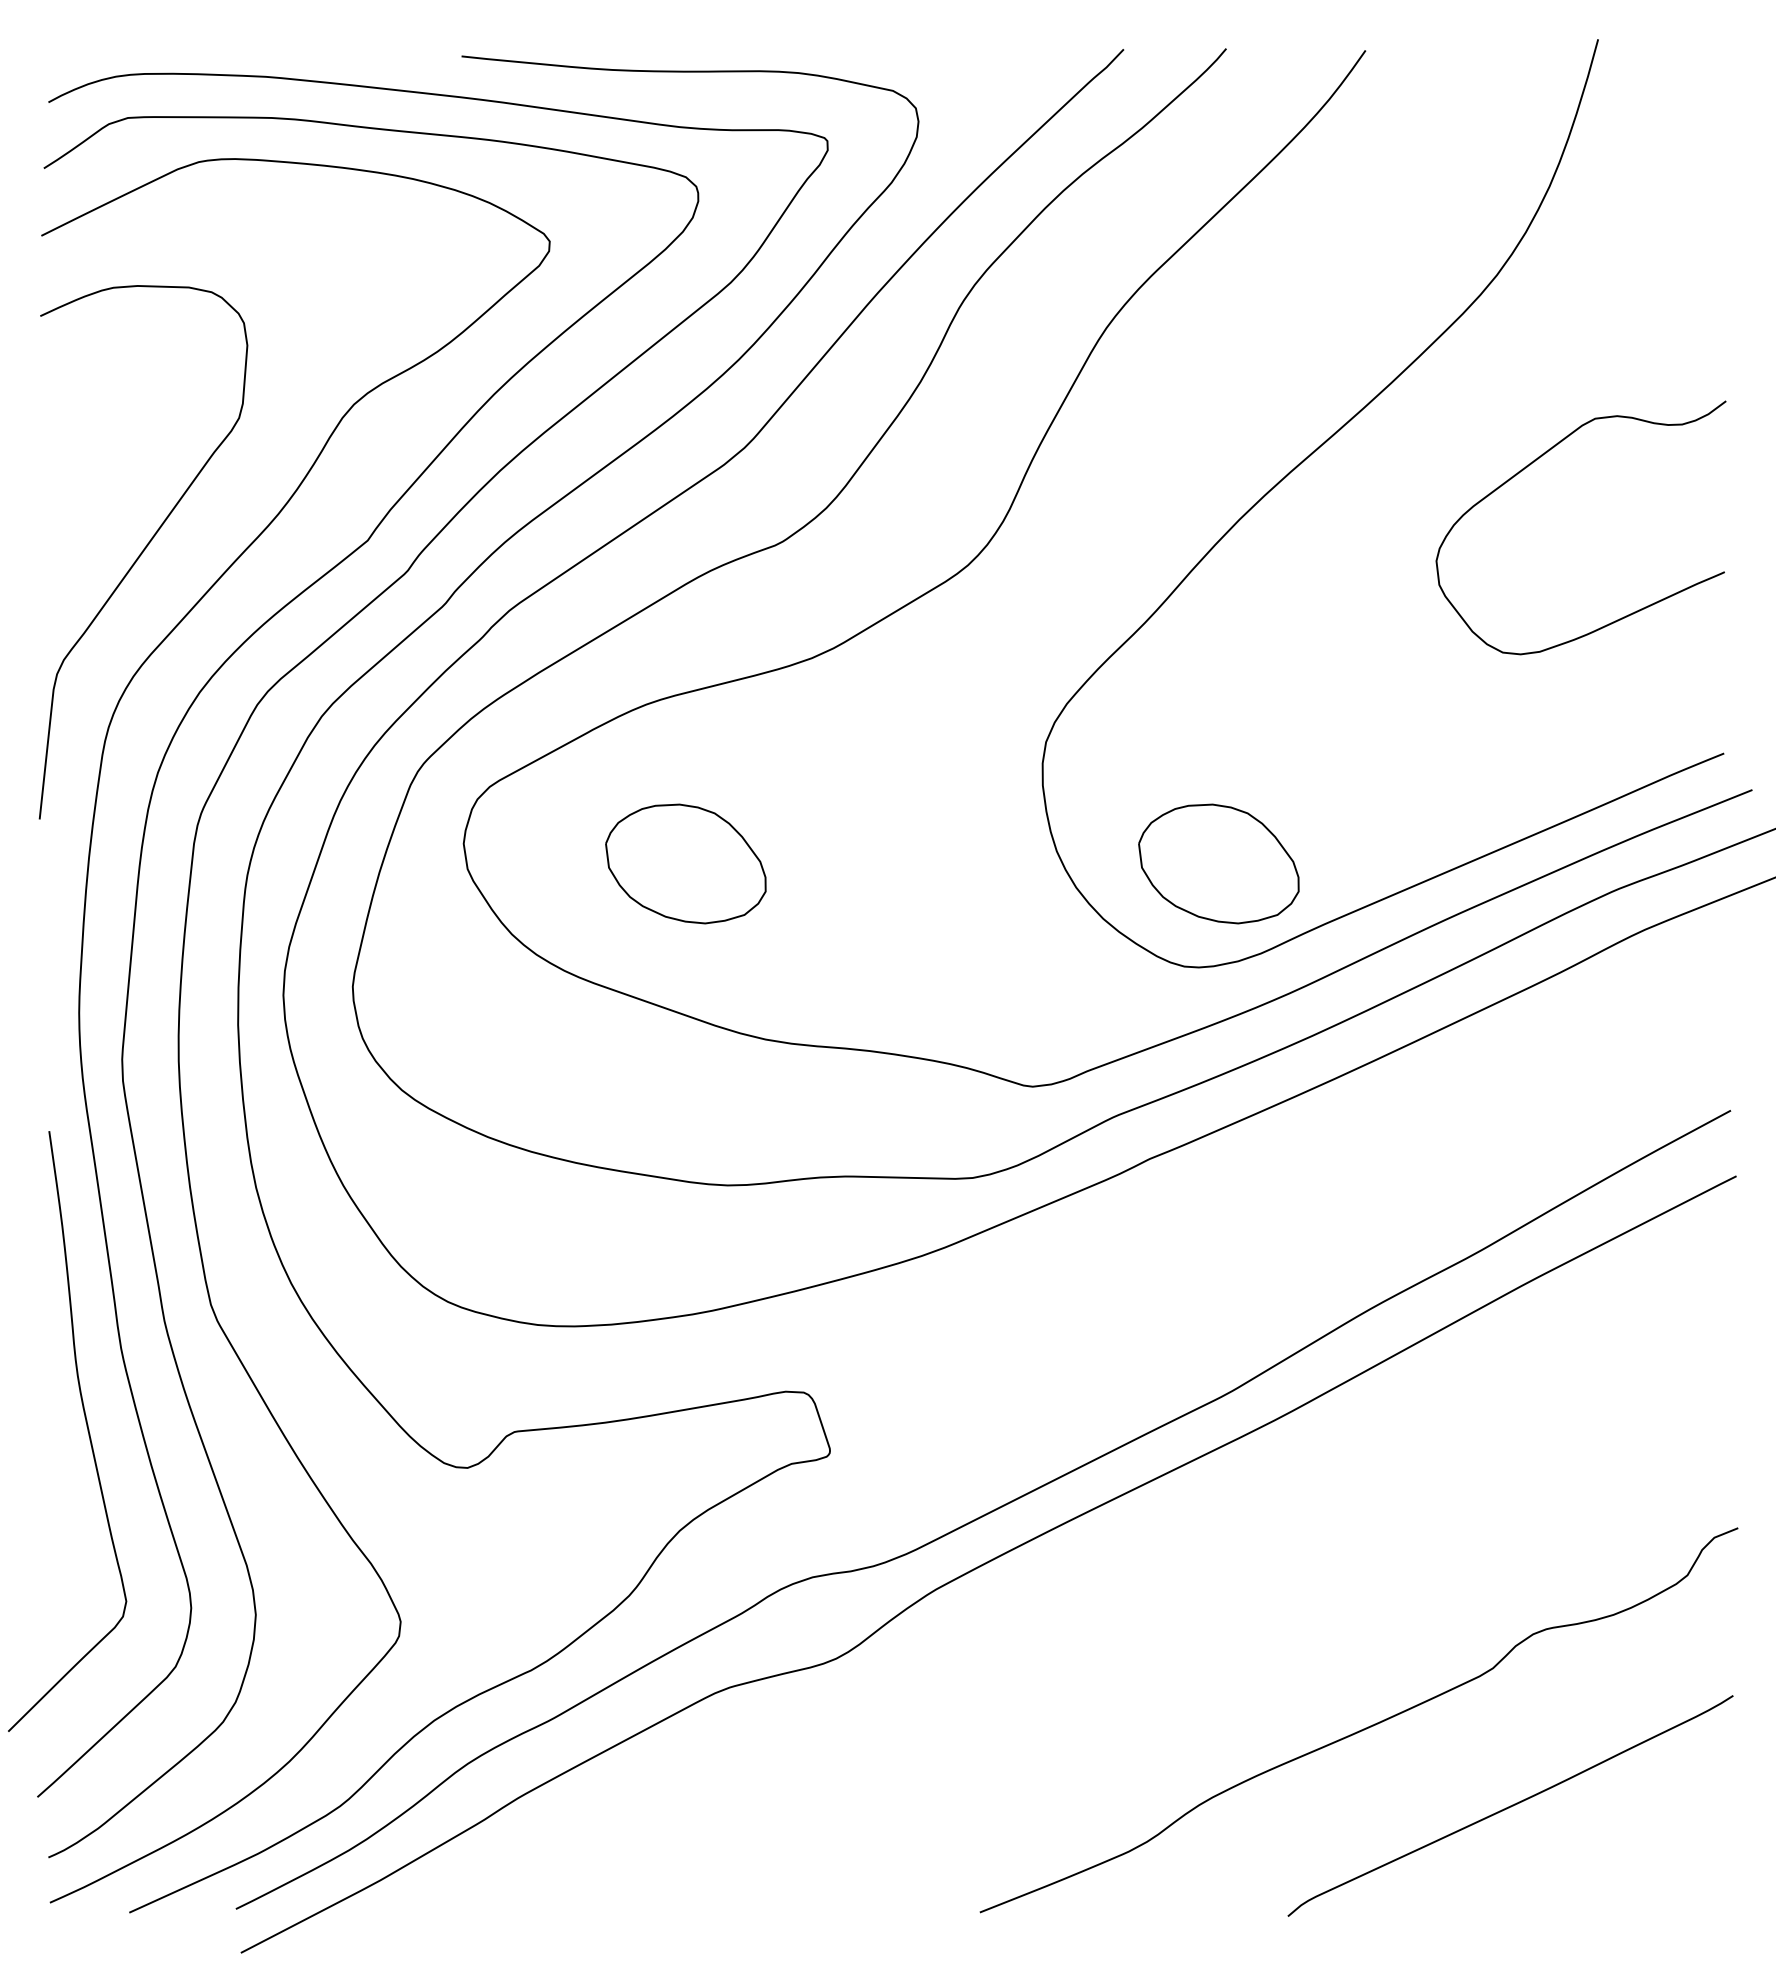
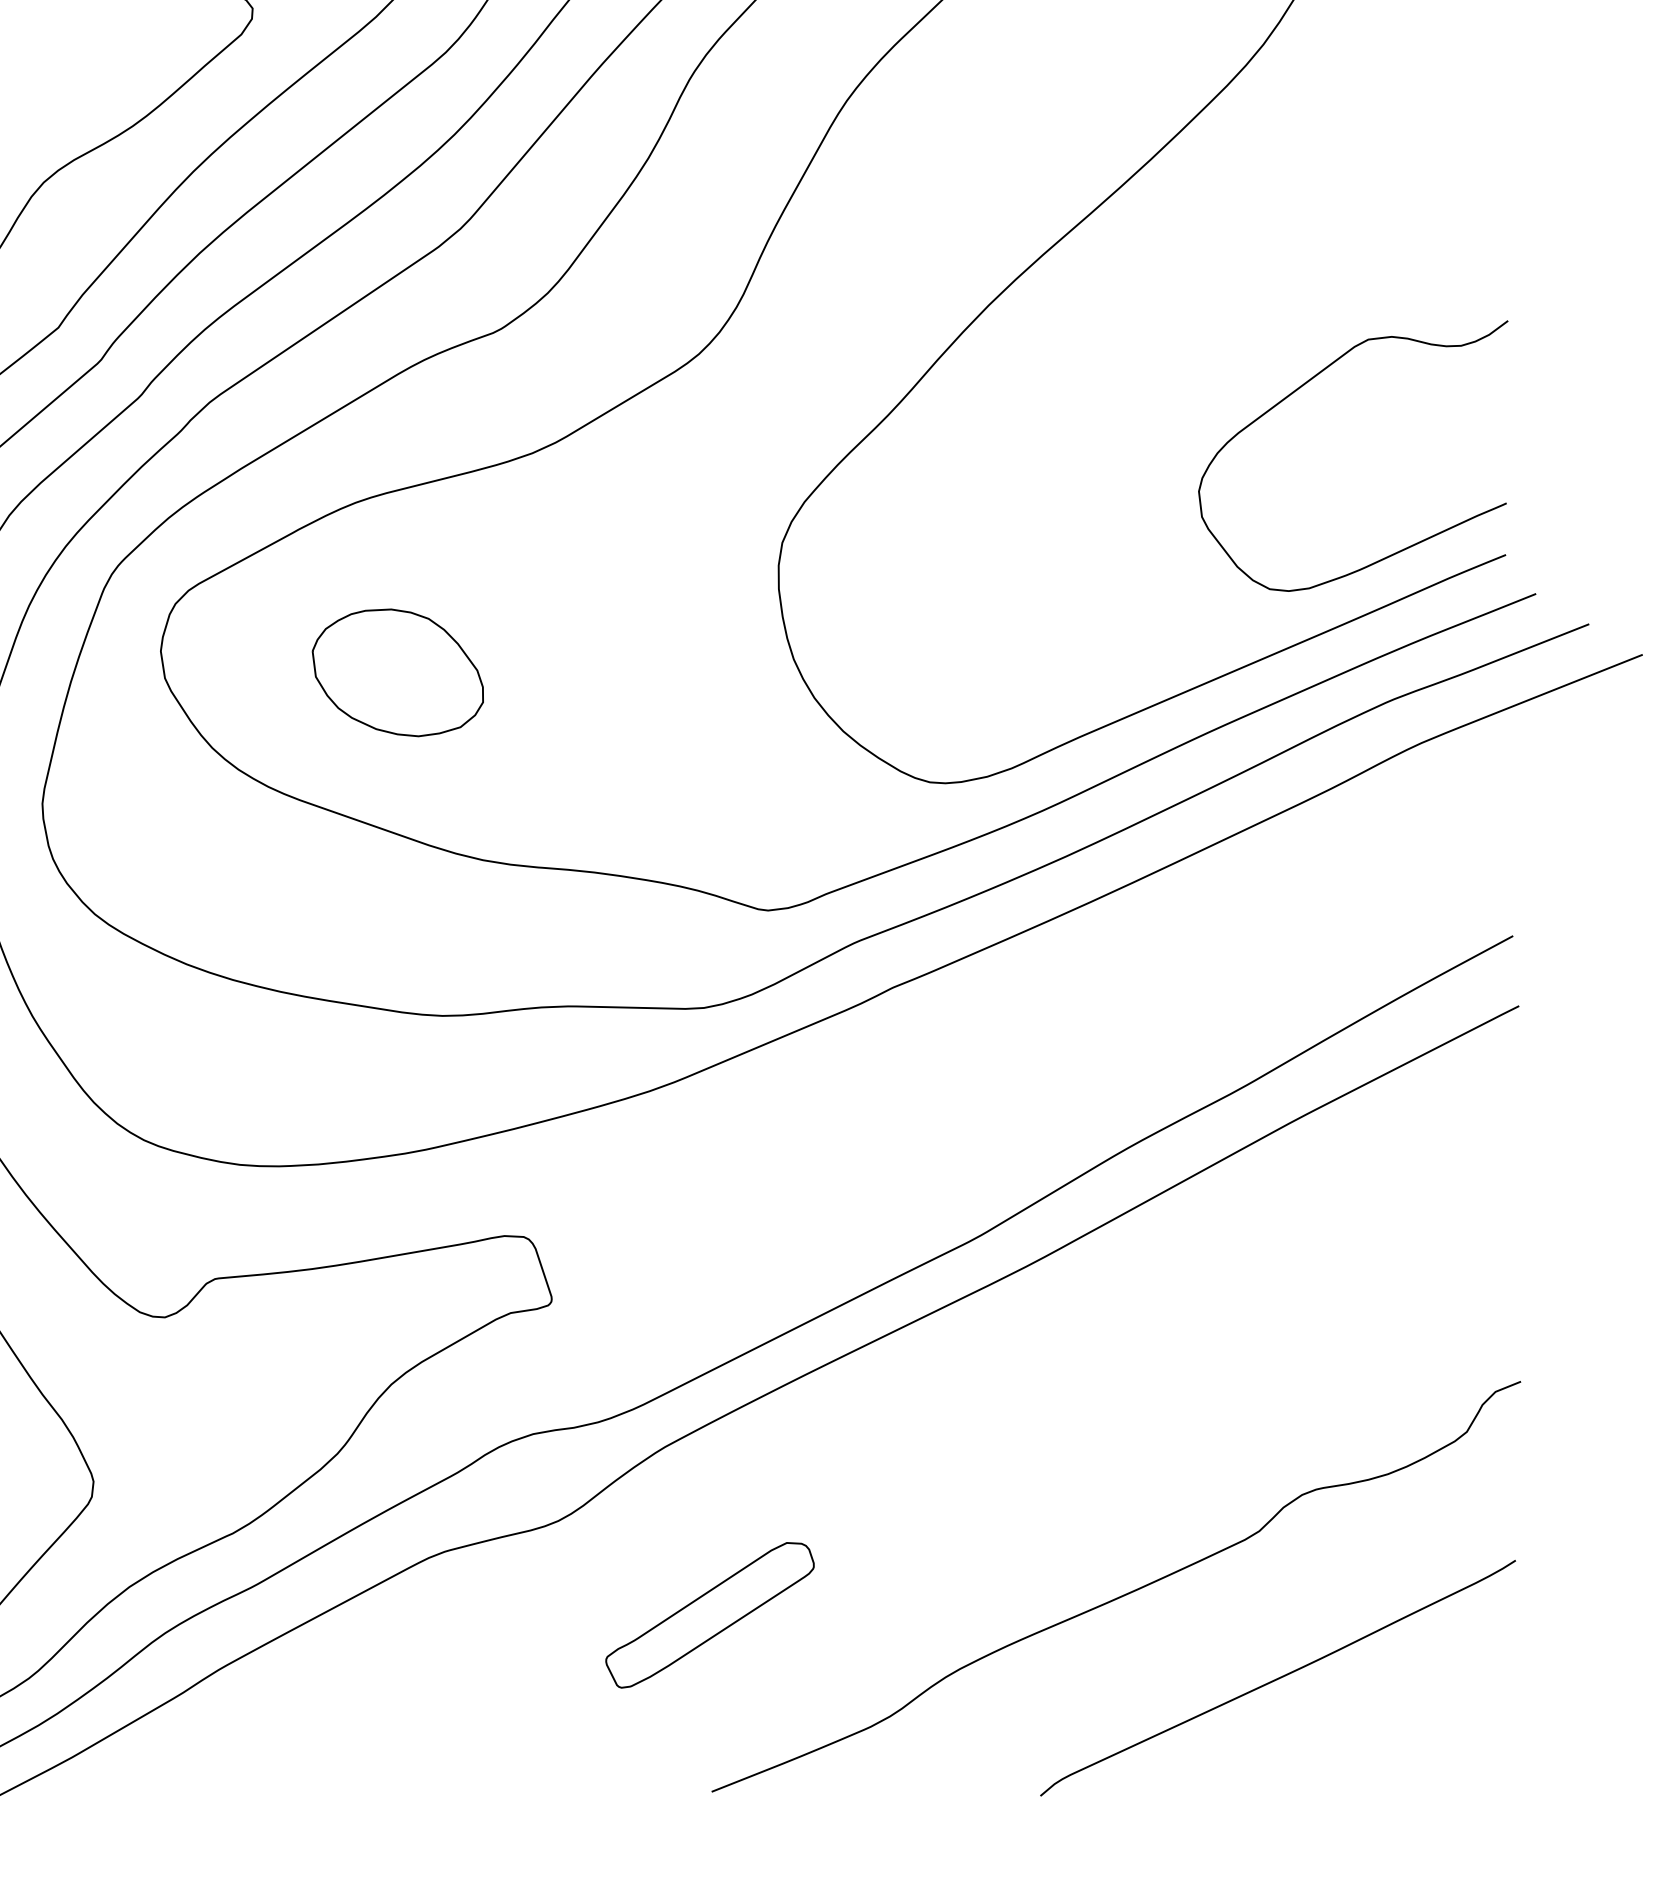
curve: (1534, 462) -> (1303, 386), moved
part: (1218, 863) -> (966, 672), removed
part: (978, 1746) -> (710, 1614), added

